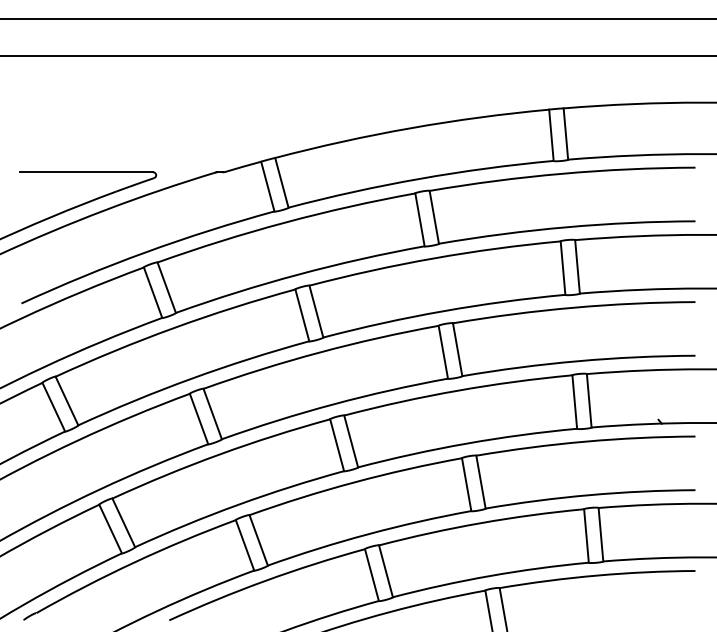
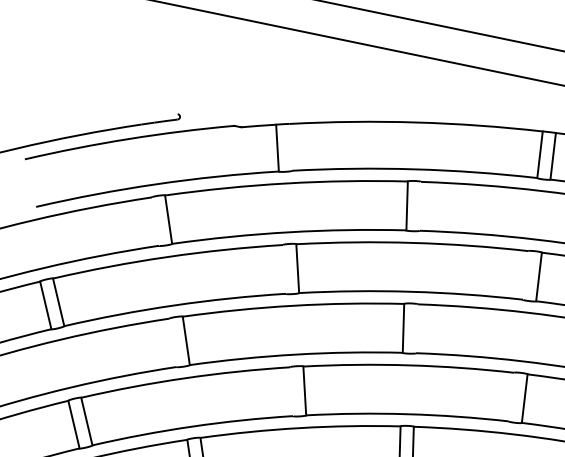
line: (86, 172) -> (118, 102), removed
line: (281, 182) -> (290, 146), removed
line: (433, 216) -> (419, 205), removed
line: (562, 267) -> (525, 274), removed
line: (152, 292) -> (155, 221), removed
line: (302, 315) -> (284, 269), removed
line: (457, 349) -> (416, 328), removed
line: (574, 401) -> (511, 396), removed
line: (198, 418) -> (172, 342), removed
line: (337, 445) -> (291, 392), removed

